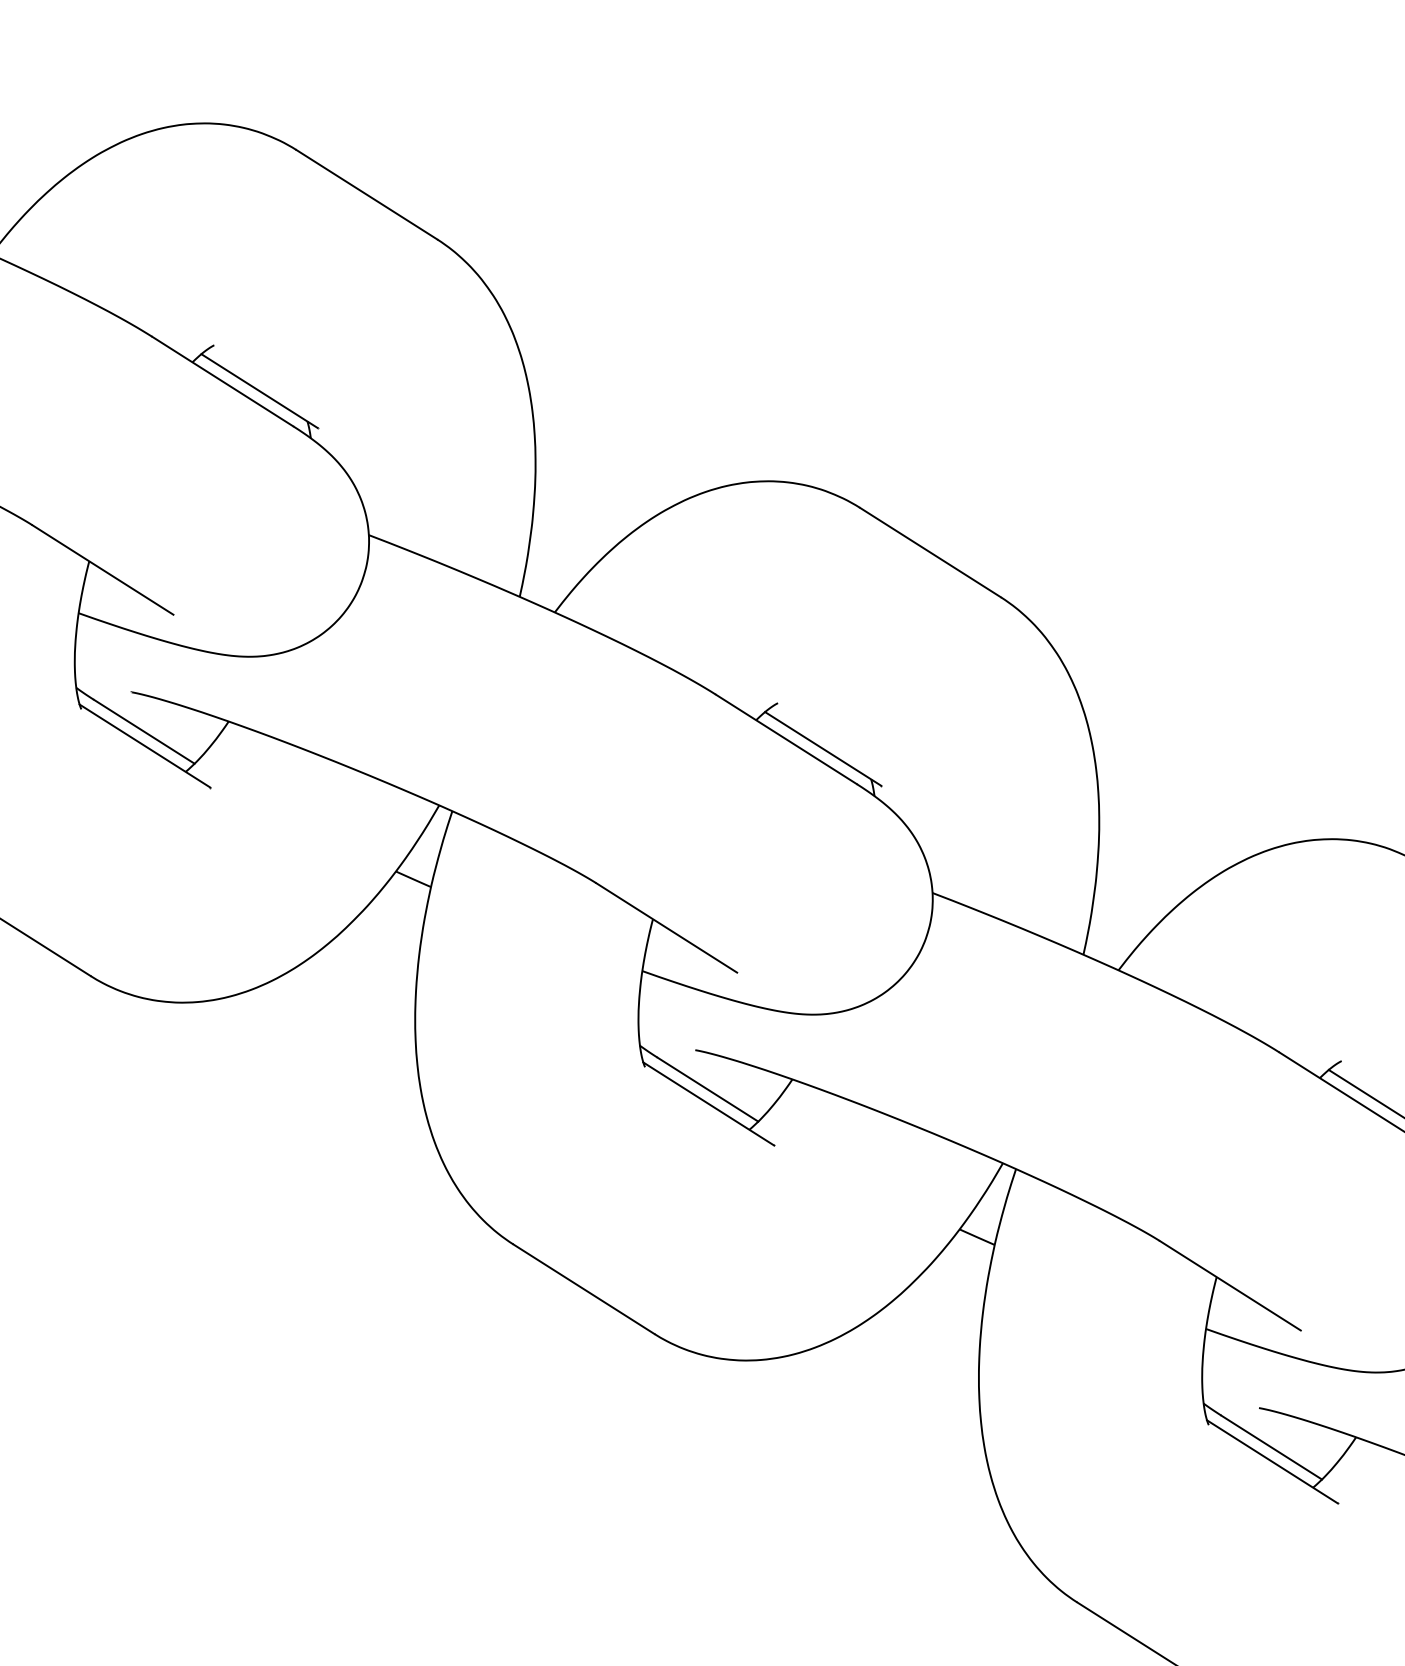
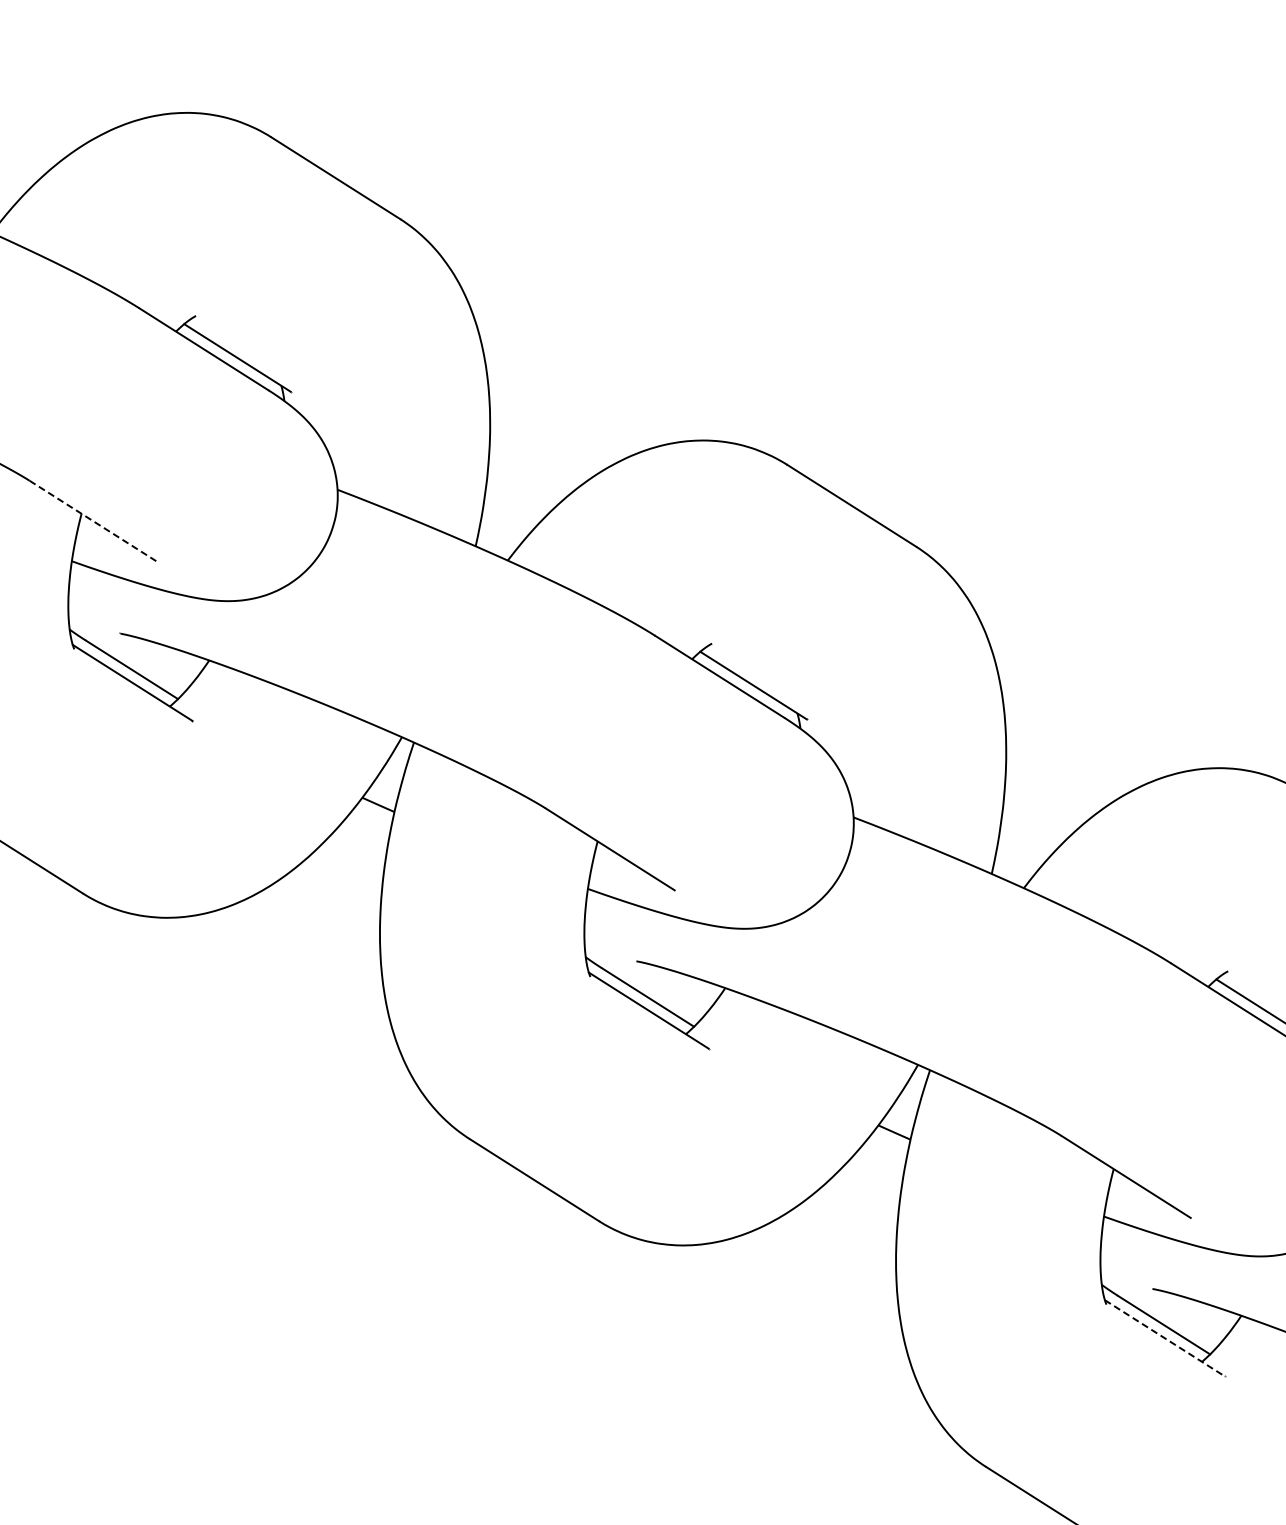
line: (103, 570) -> (94, 522), solid -> dashed
line: (1272, 1462) -> (1164, 1338), solid -> dashed

